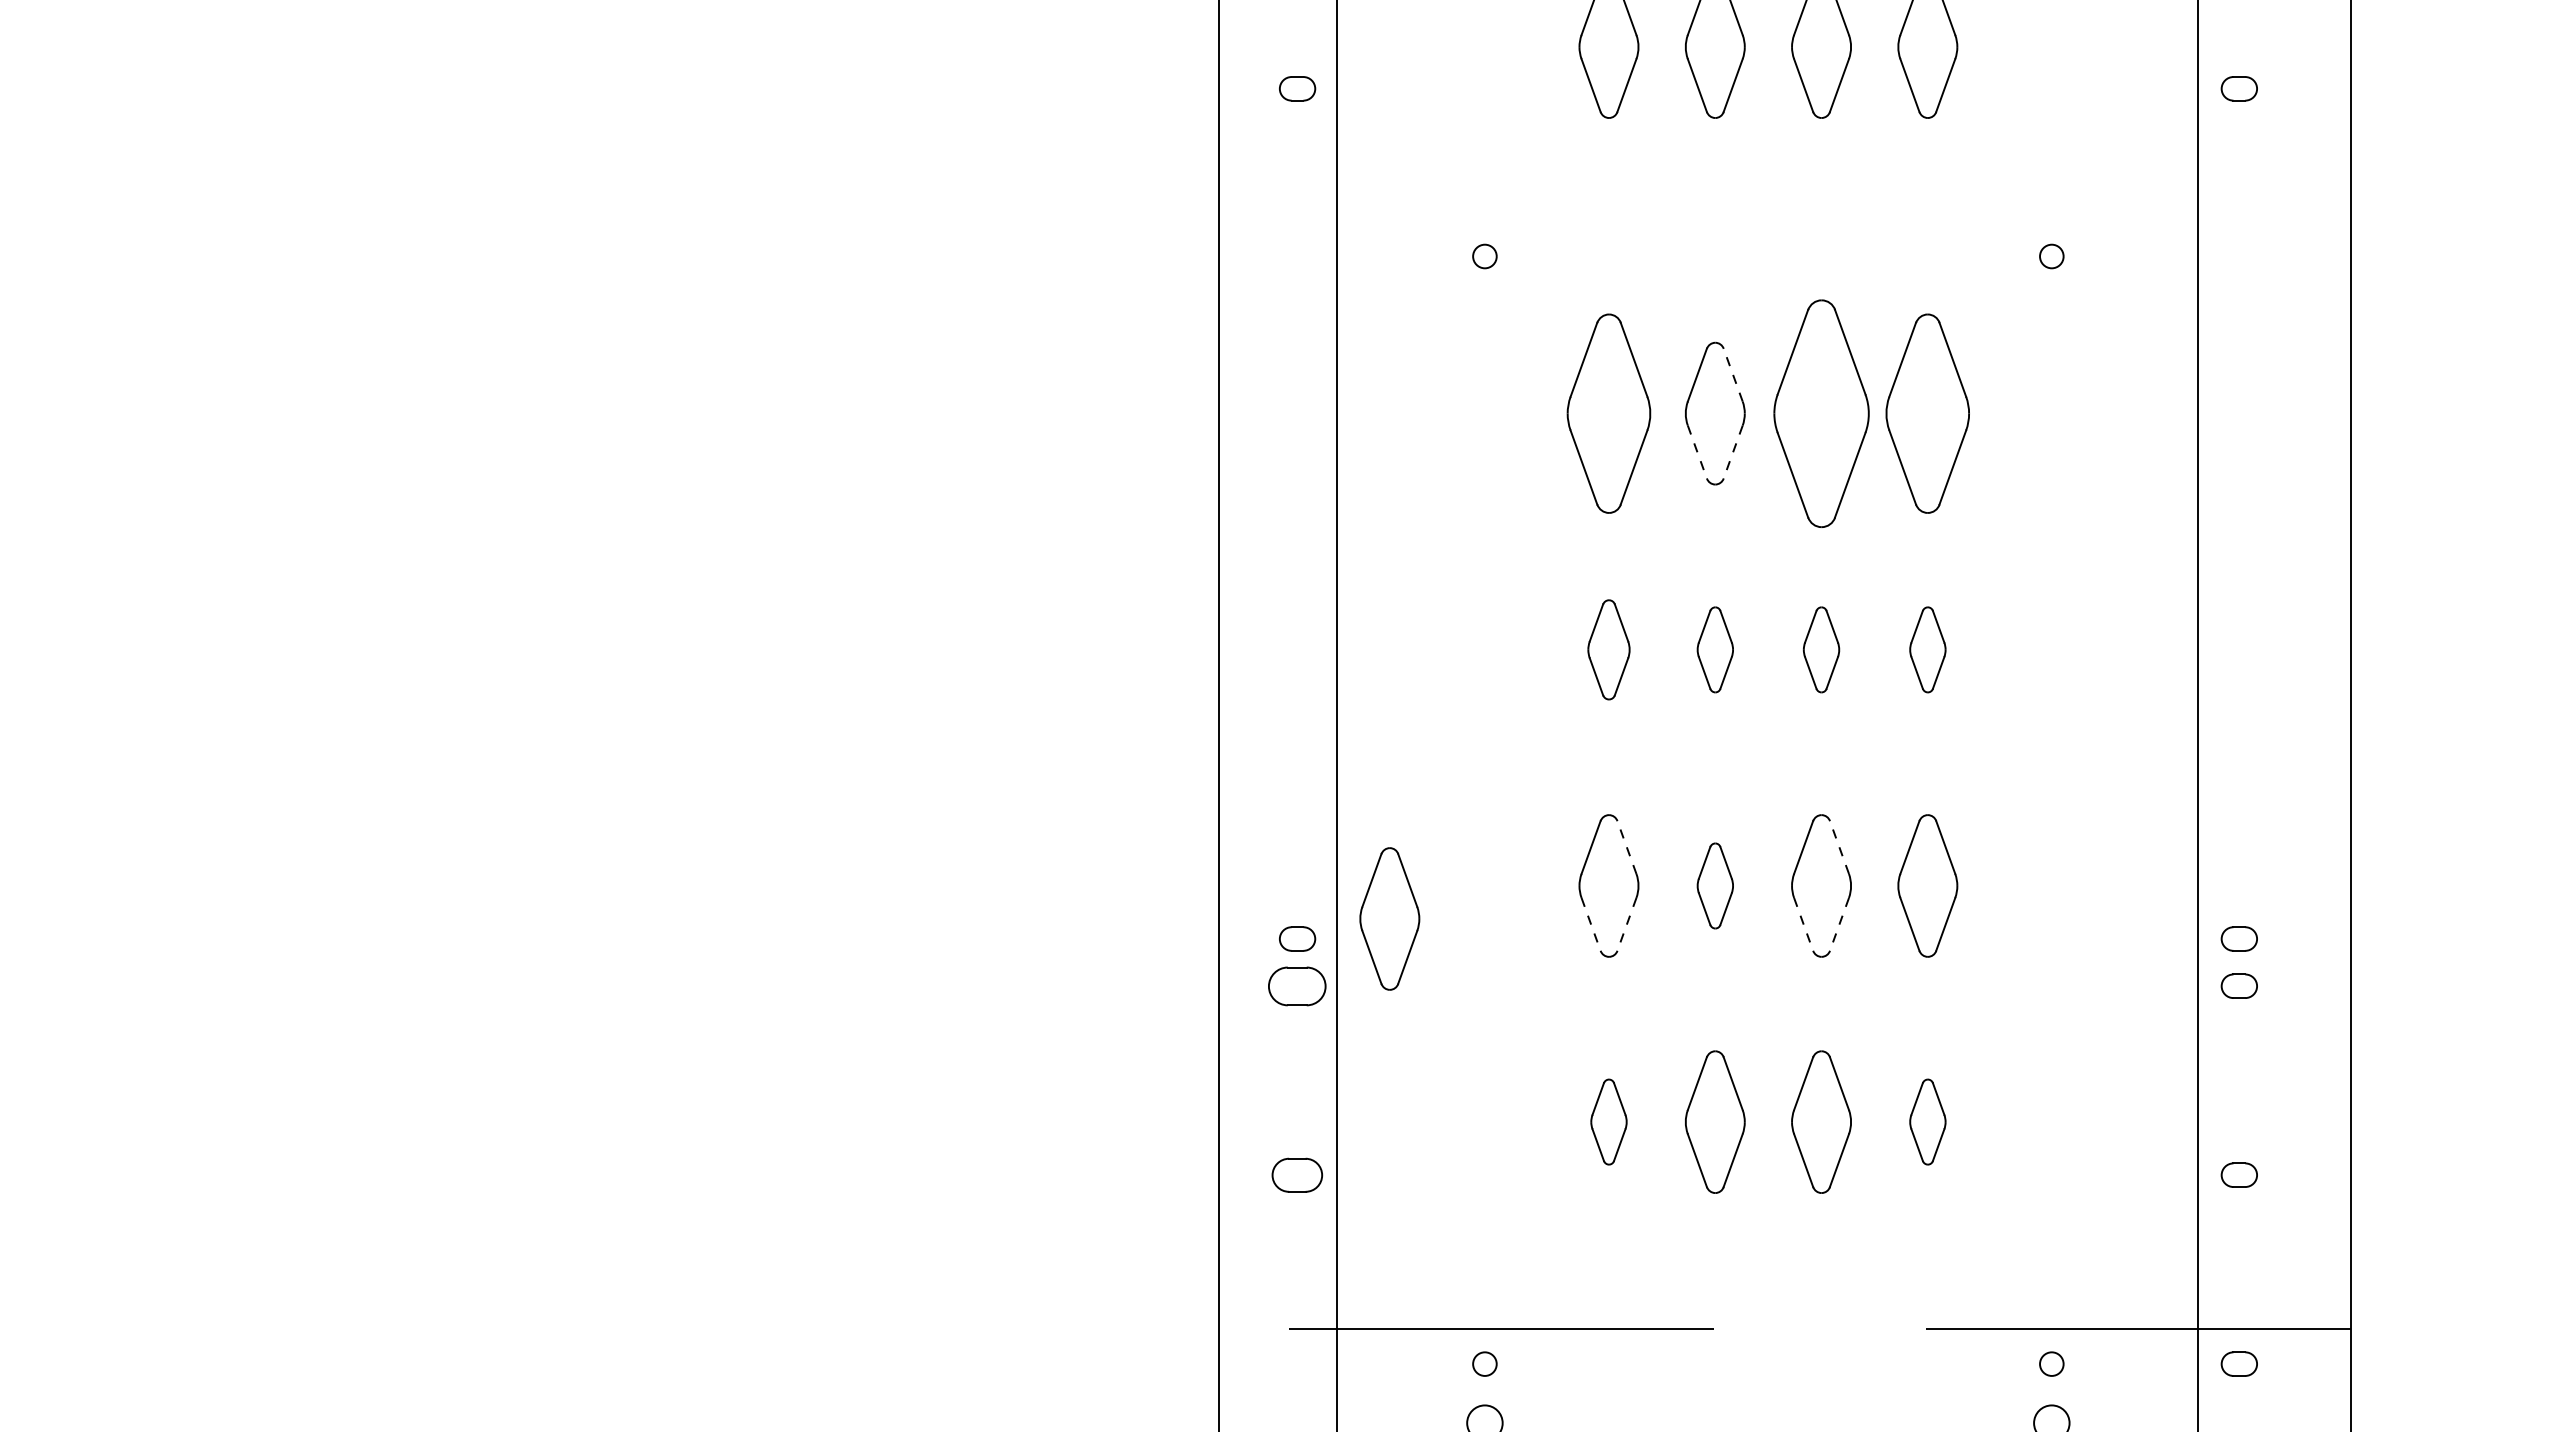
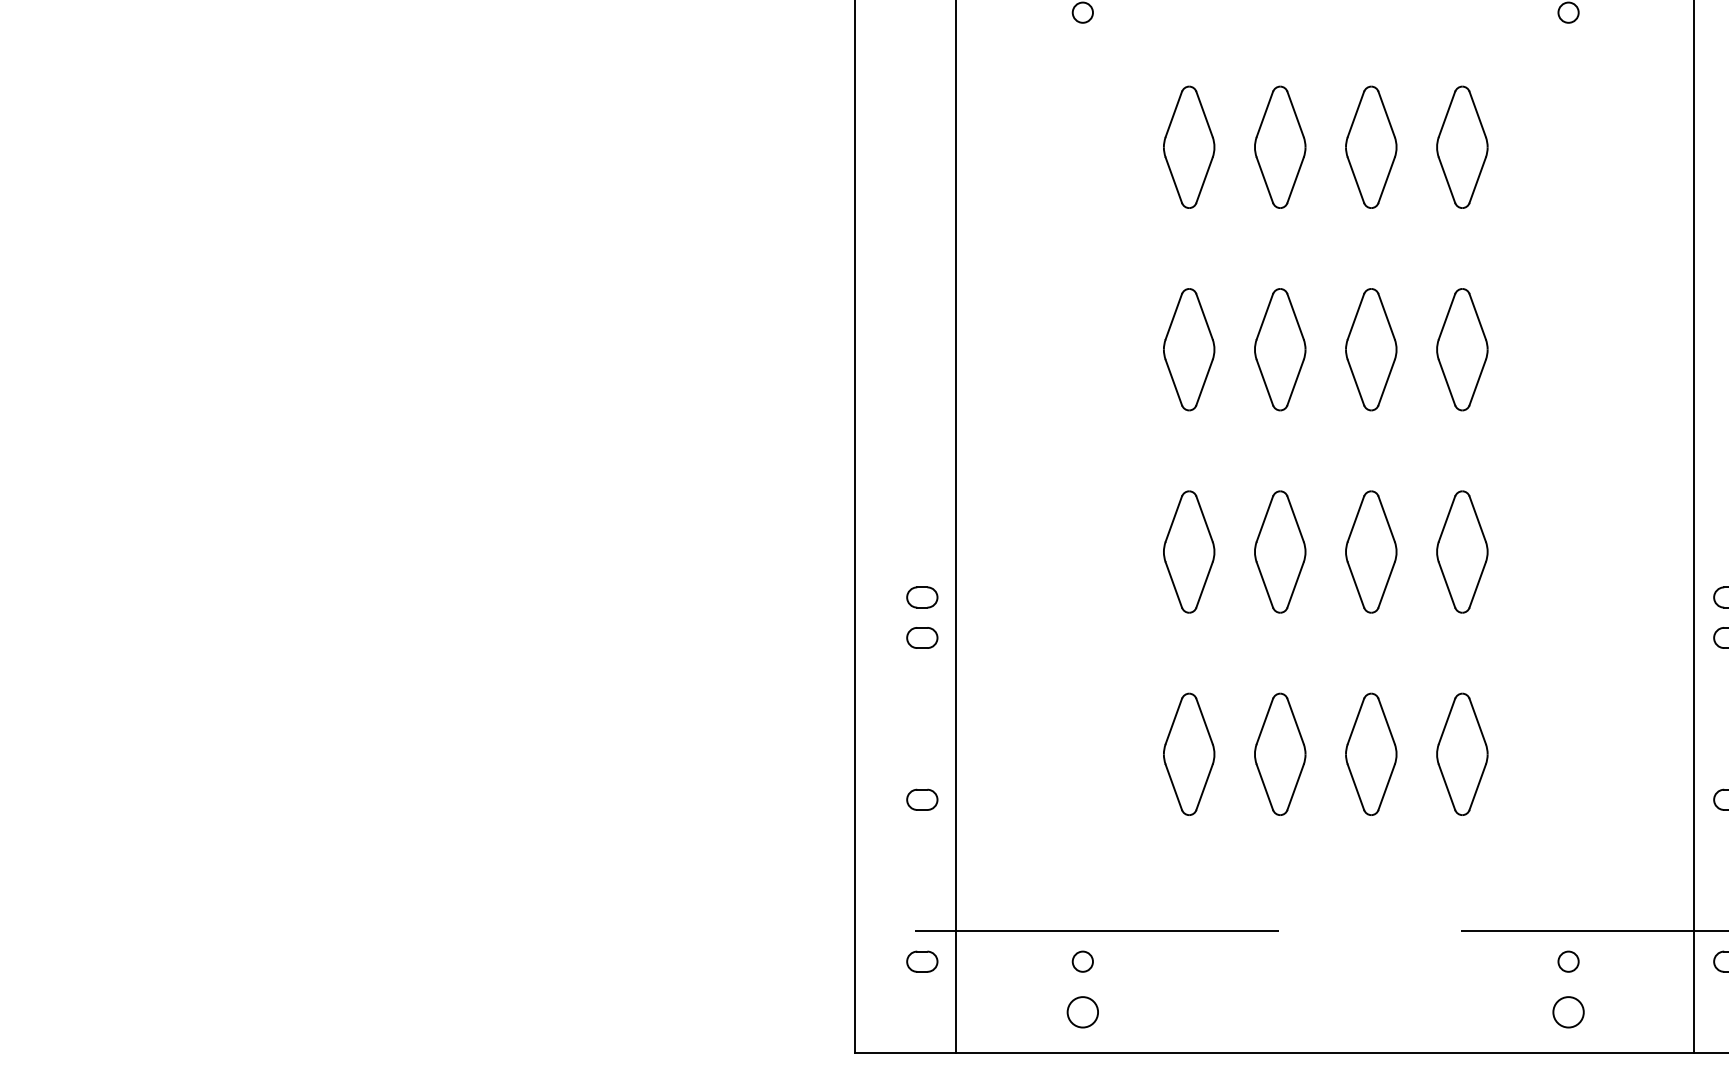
line: (1733, 374) -> (1295, 113), dashed -> solid
part: (1608, 413) -> (1188, 147), size x0.71
part: (1821, 413) -> (1371, 147), size x0.62
part: (1927, 413) -> (1462, 147), size x0.71
line: (1697, 452) -> (1265, 180), dashed -> solid
line: (1733, 452) -> (1295, 180), dashed -> solid
part: (1608, 649) -> (1188, 349), size x1.43
part: (1715, 649) -> (1280, 349), size x1.67
part: (1821, 649) -> (1371, 349), size x1.67
part: (1927, 649) -> (1462, 349), size x1.67
line: (1626, 846) -> (1204, 518), dashed -> solid
line: (1839, 846) -> (1386, 518), dashed -> solid
part: (1715, 885) -> (1280, 551), size x1.67
part: (1389, 918) -> (1001, 579), removed
line: (1591, 924) -> (1174, 585), dashed -> solid
line: (1626, 924) -> (1204, 585), dashed -> solid
line: (1803, 924) -> (1355, 585), dashed -> solid
line: (1839, 924) -> (1386, 585), dashed -> solid
part: (1297, 985) -> (922, 637), size x0.62
part: (1608, 1121) -> (1188, 753), size x1.67
part: (1927, 1121) -> (1462, 753), size x1.67
part: (1297, 1174) -> (922, 799), size x0.71
part: (1297, 1363) -> (922, 961), added

